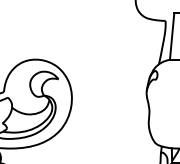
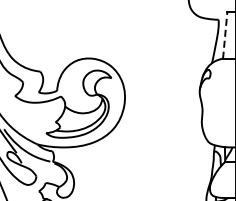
line: (172, 35) -> (225, 34), solid -> dashed

